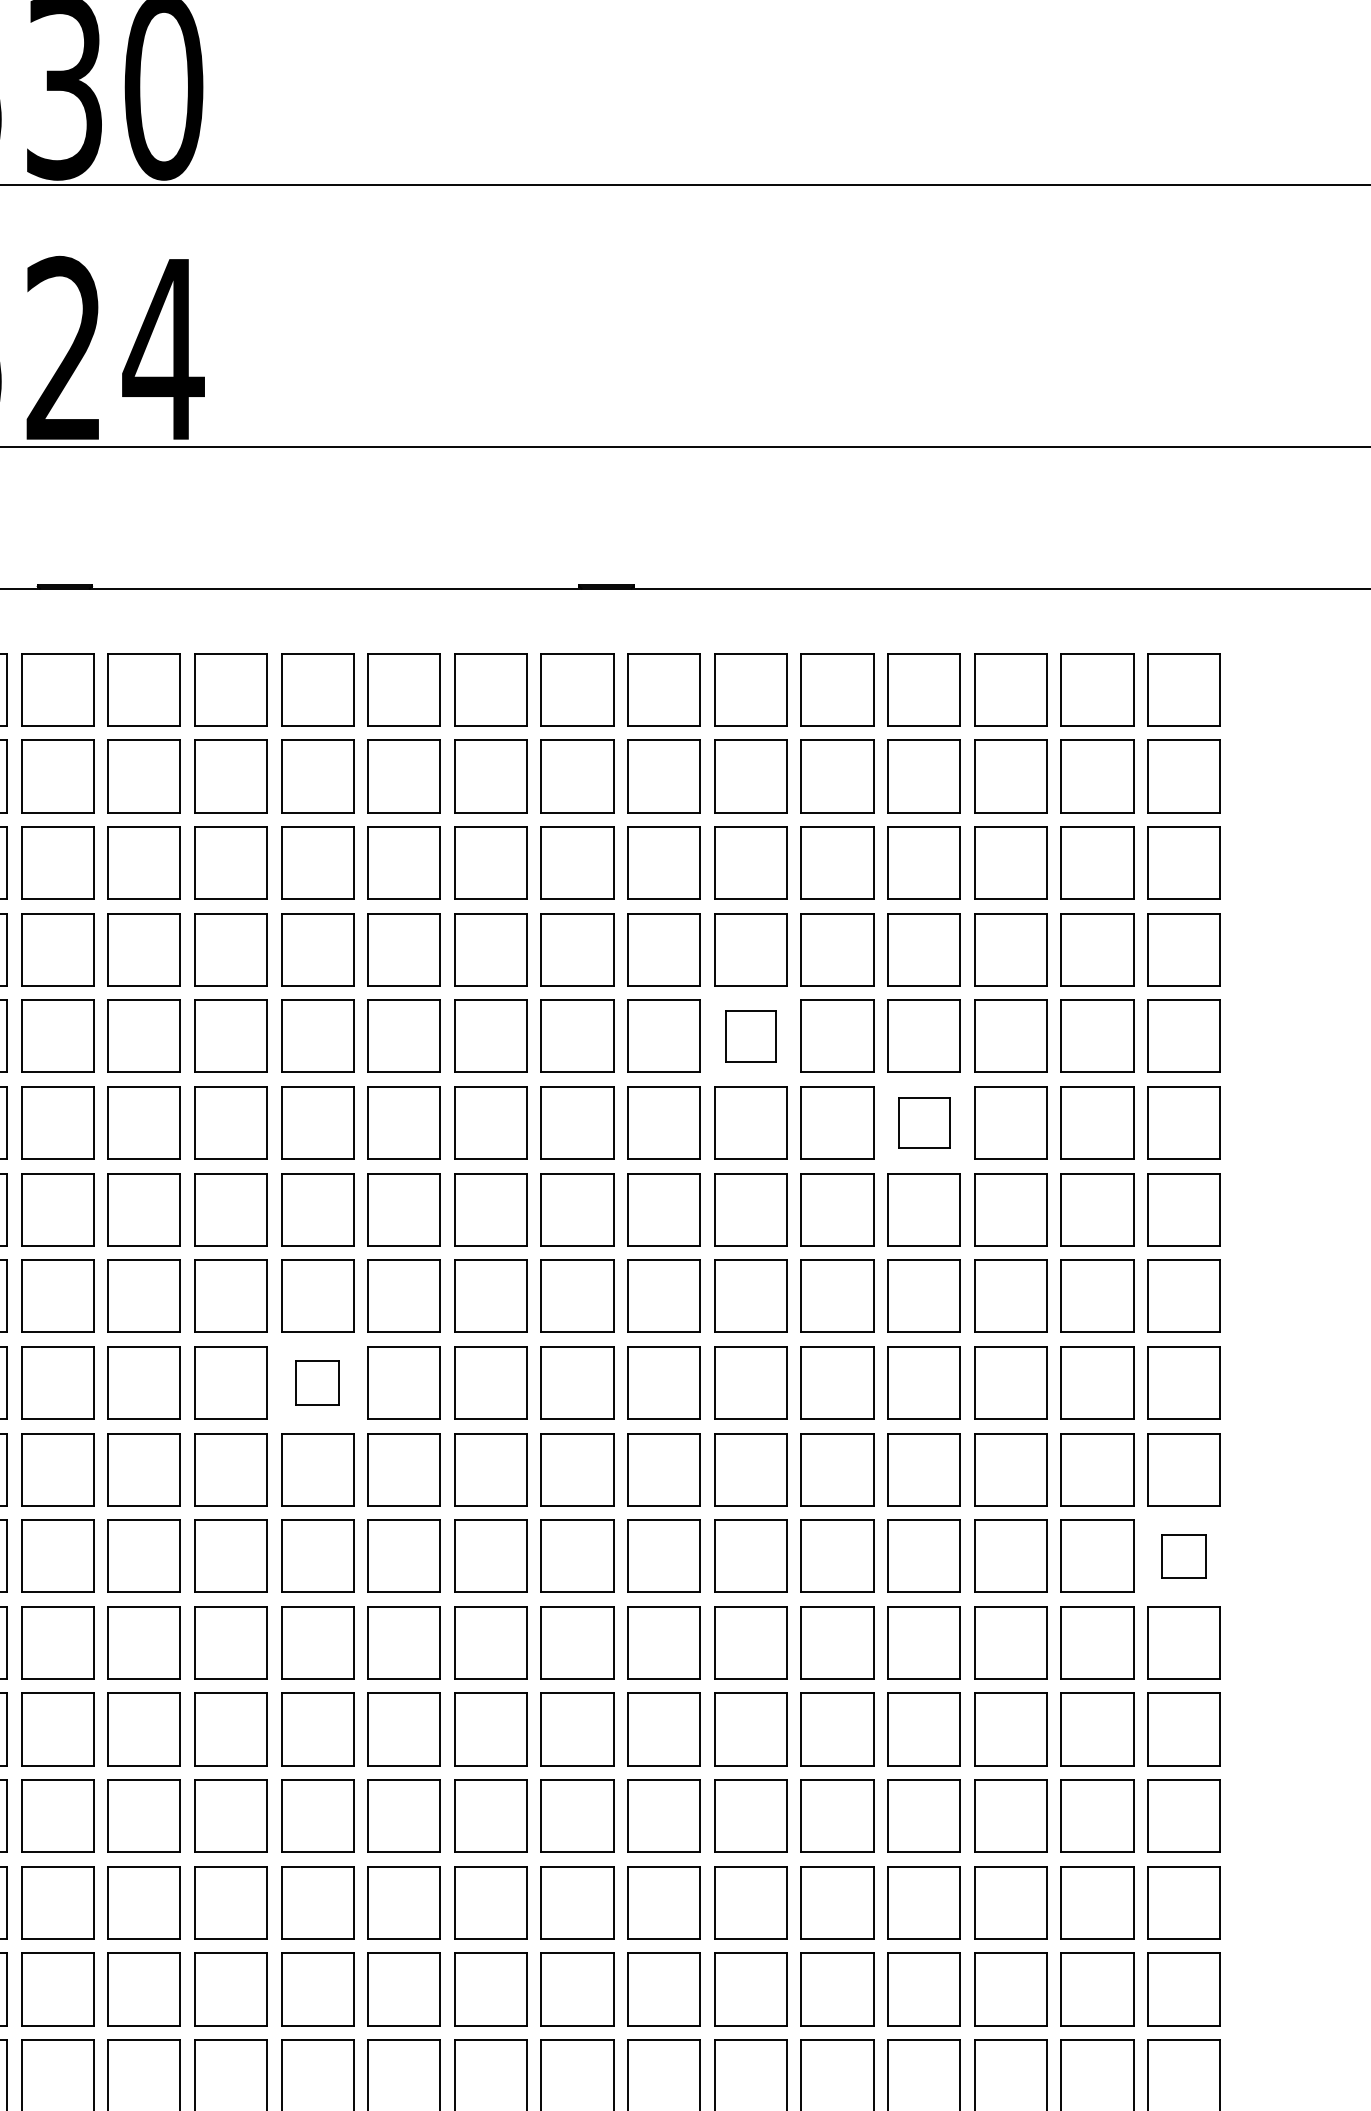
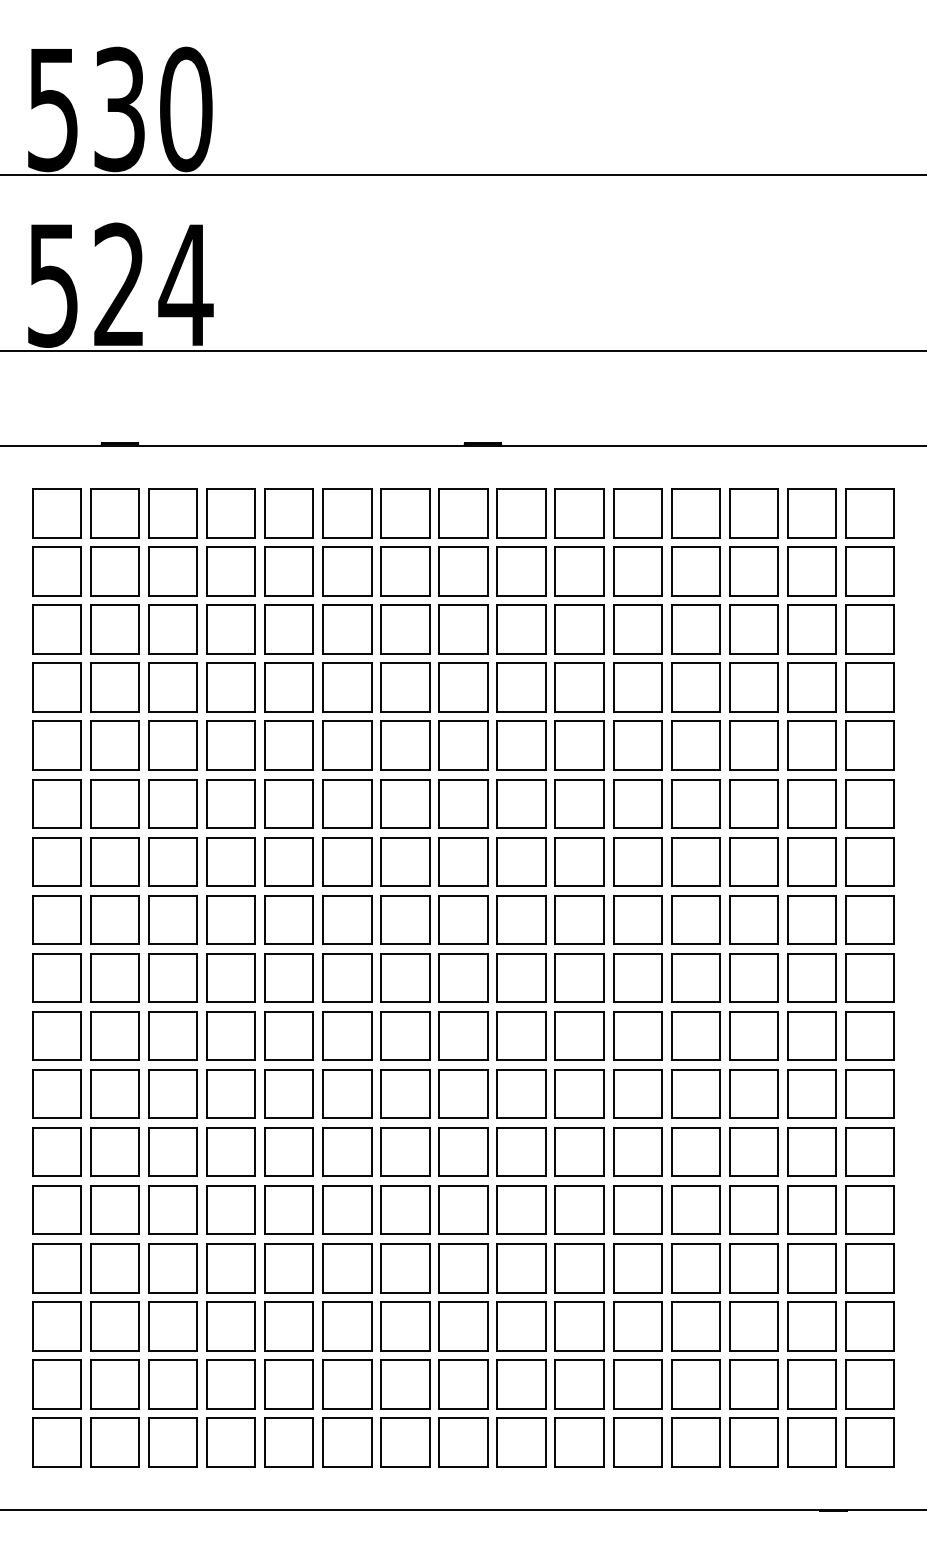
part: (750, 1036) -> (579, 745), size x1.43
part: (923, 1122) -> (695, 803), size x1.43
part: (316, 1382) -> (288, 977), size x1.67
part: (1183, 1555) -> (869, 1093), size x1.67

